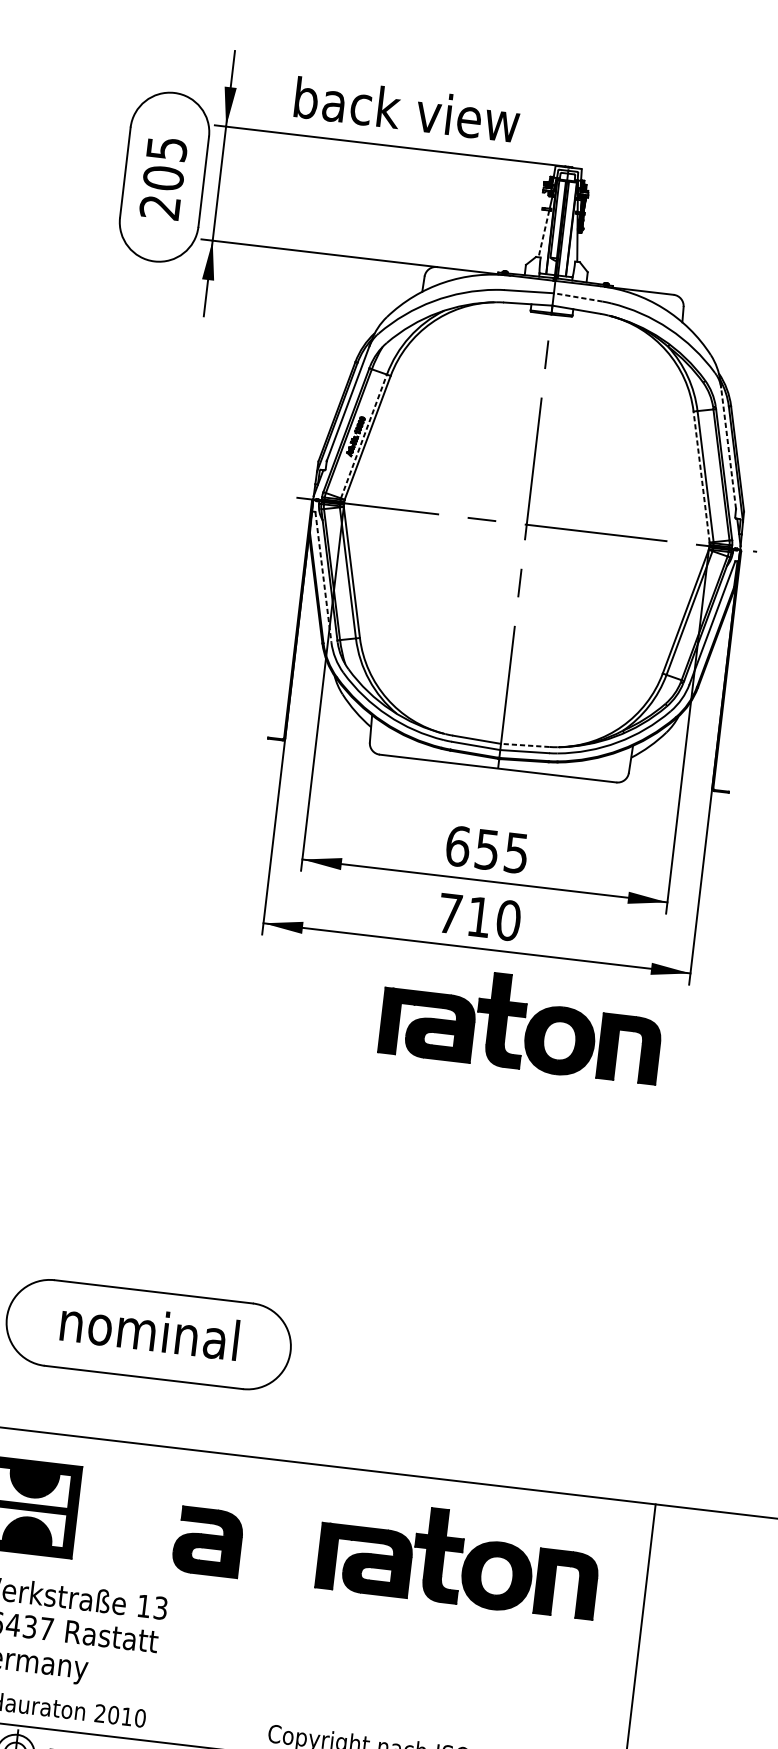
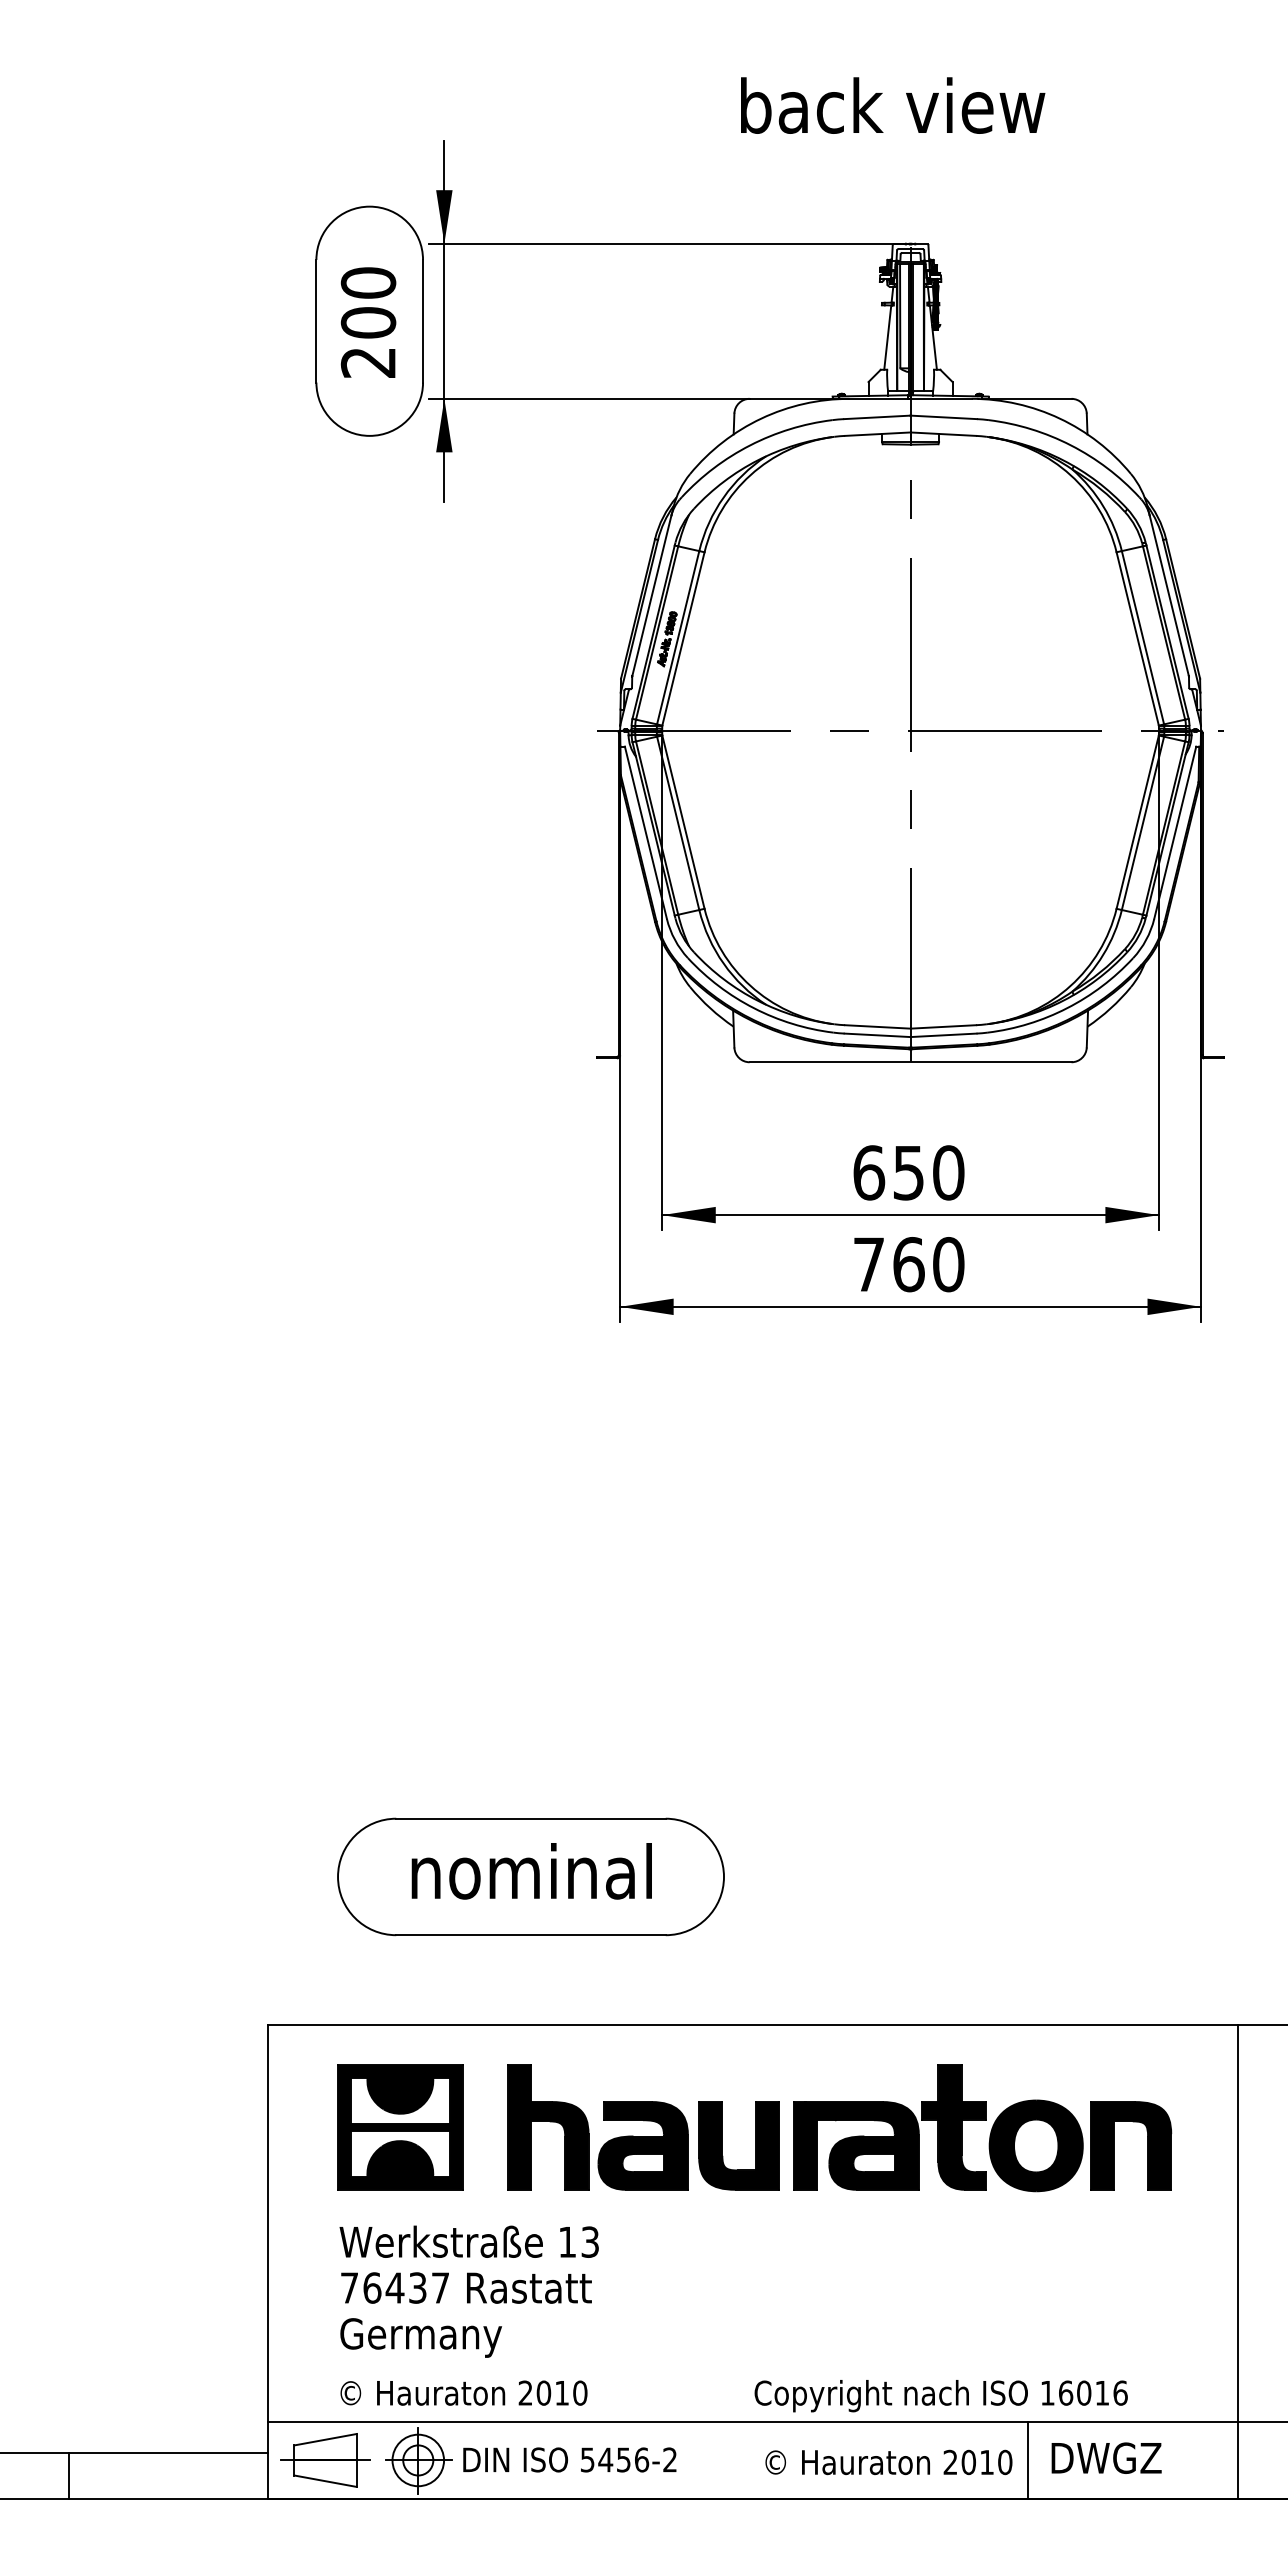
text: (407, 109) -> (893, 105), moved
text: (166, 148) -> (368, 282), 205 -> 200
line: (543, 234) -> (887, 338), dashed -> solid
line: (578, 297) -> (944, 417), dashed -> solid
line: (364, 436) -> (678, 637), dashed -> solid
line: (728, 447) -> (1169, 595), dashed -> solid
line: (701, 476) -> (1137, 638), dashed -> solid
line: (323, 576) -> (645, 832), dashed -> solid
line: (525, 745) -> (943, 1026), dashed -> solid
text: (516, 852) -> (948, 1172), 655 -> 650
text: (479, 917) -> (908, 1264), 710 -> 760
part: (522, 1017) -> (982, 1392), removed
part: (139, 1520) -> (548, 2127), added
part: (266, 1548) -> (722, 2145), added

